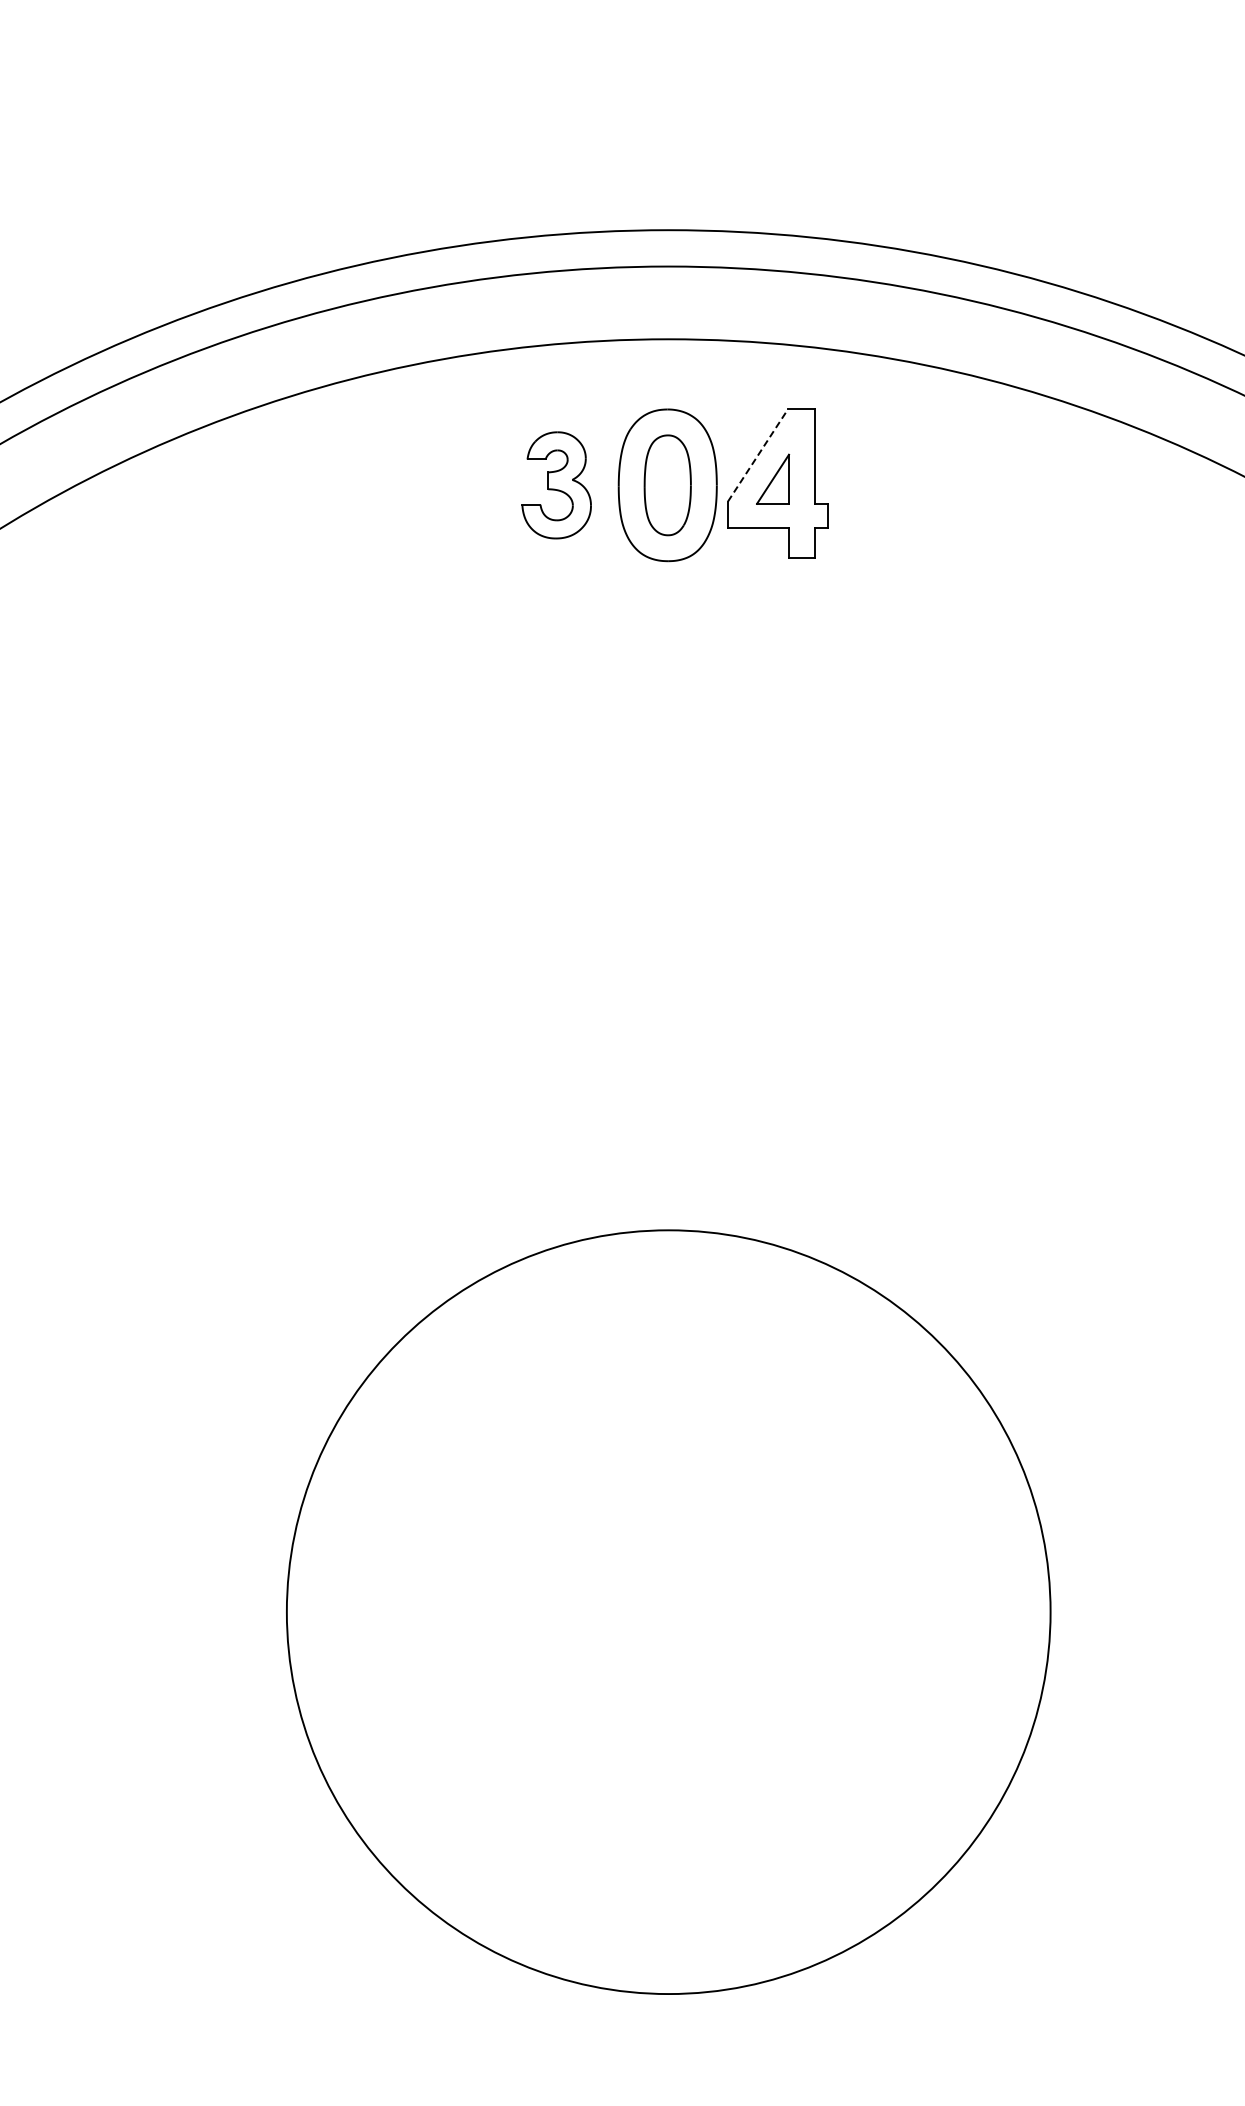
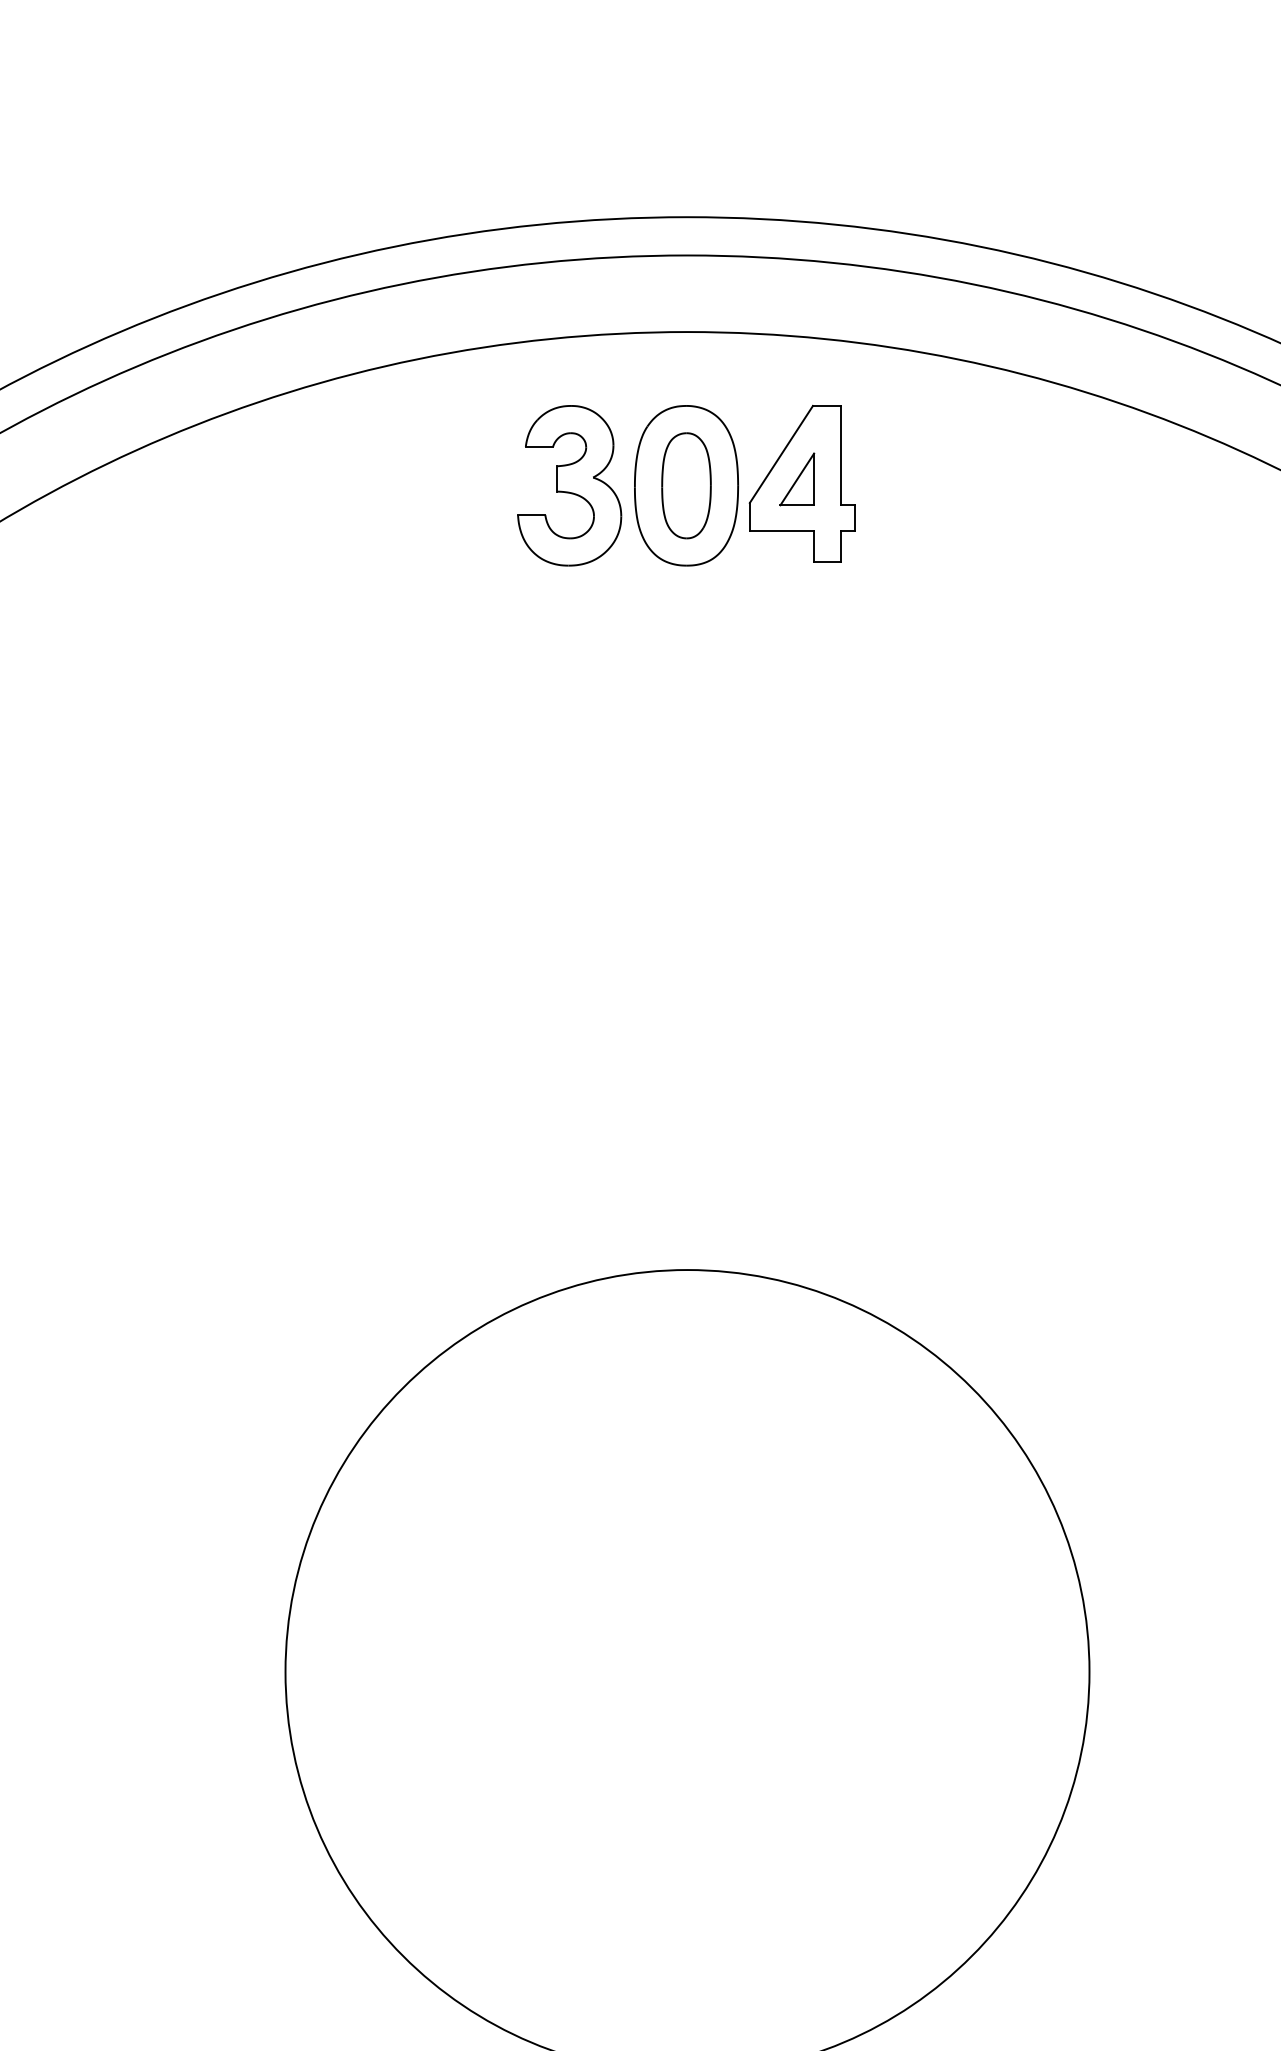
line: (757, 455) -> (780, 454), dashed -> solid
part: (556, 485) -> (569, 485), size x1.43

